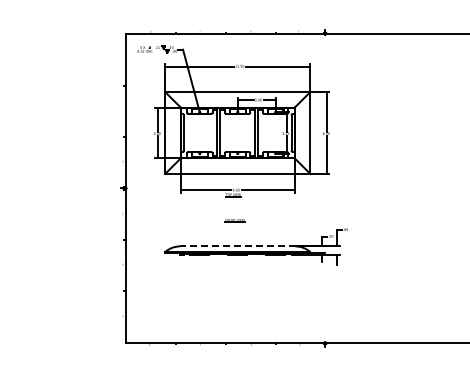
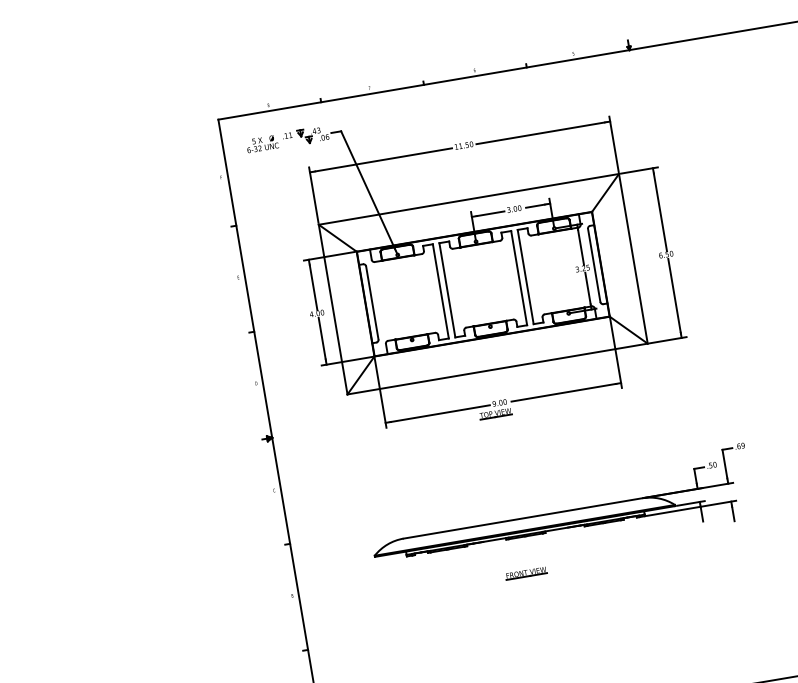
line: (234, 220) -> (525, 573), moved
line: (237, 246) -> (522, 518), dashed -> solid

